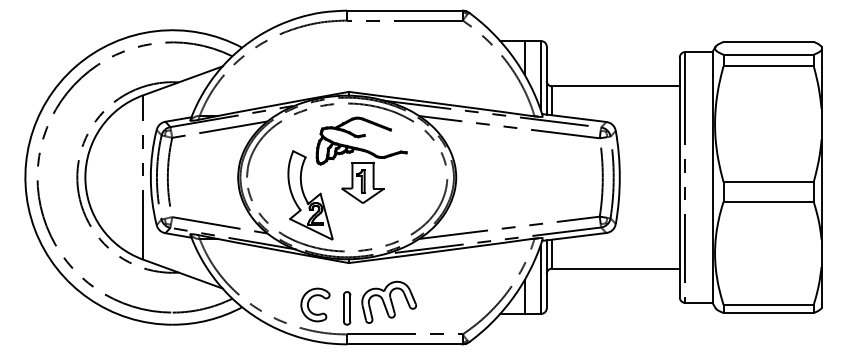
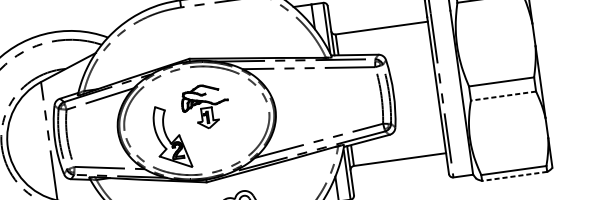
part: (361, 159) -> (205, 106), size x0.7
line: (768, 201) -> (503, 95), solid -> dashed
line: (768, 313) -> (514, 176), solid -> dashed

